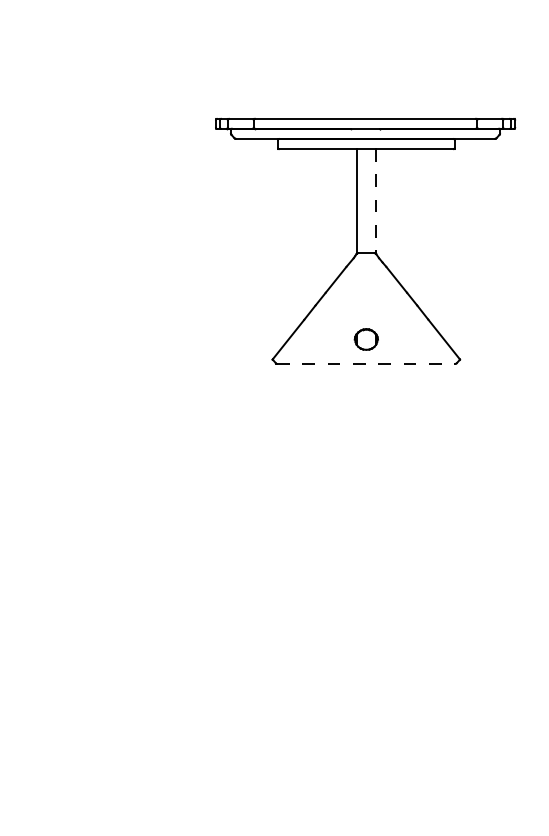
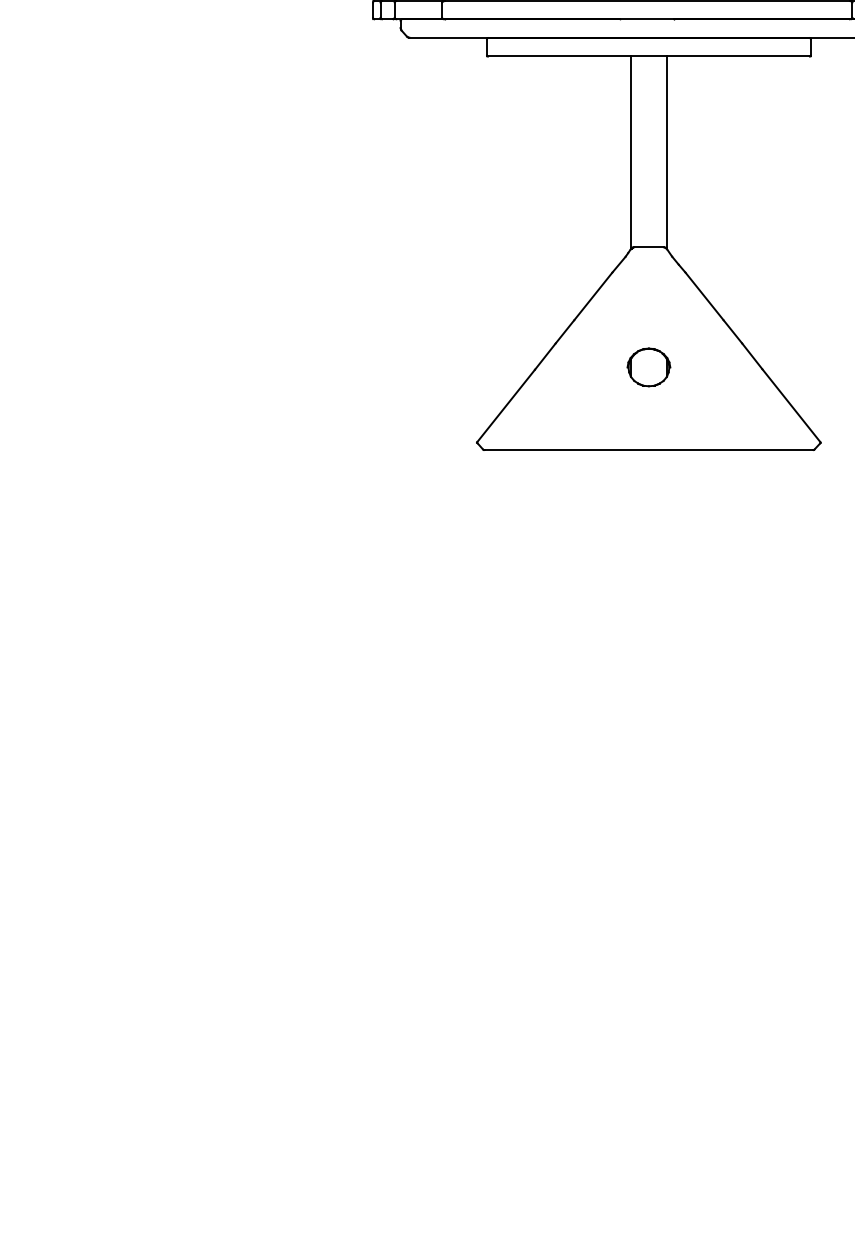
line: (376, 201) -> (667, 152), dashed -> solid
part: (365, 339) -> (647, 367), moved
line: (366, 363) -> (649, 449), dashed -> solid

